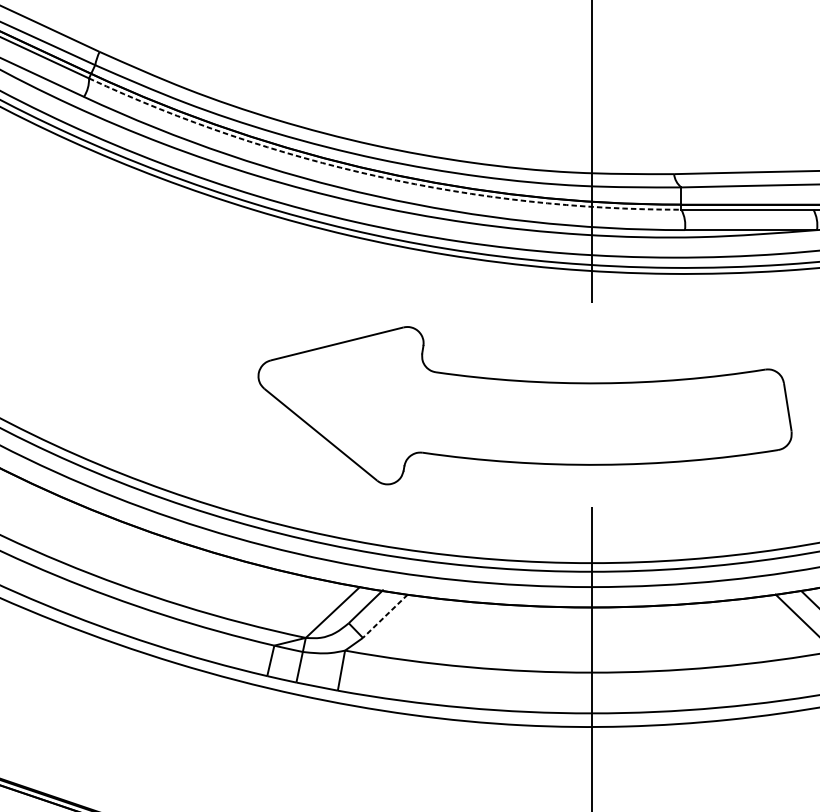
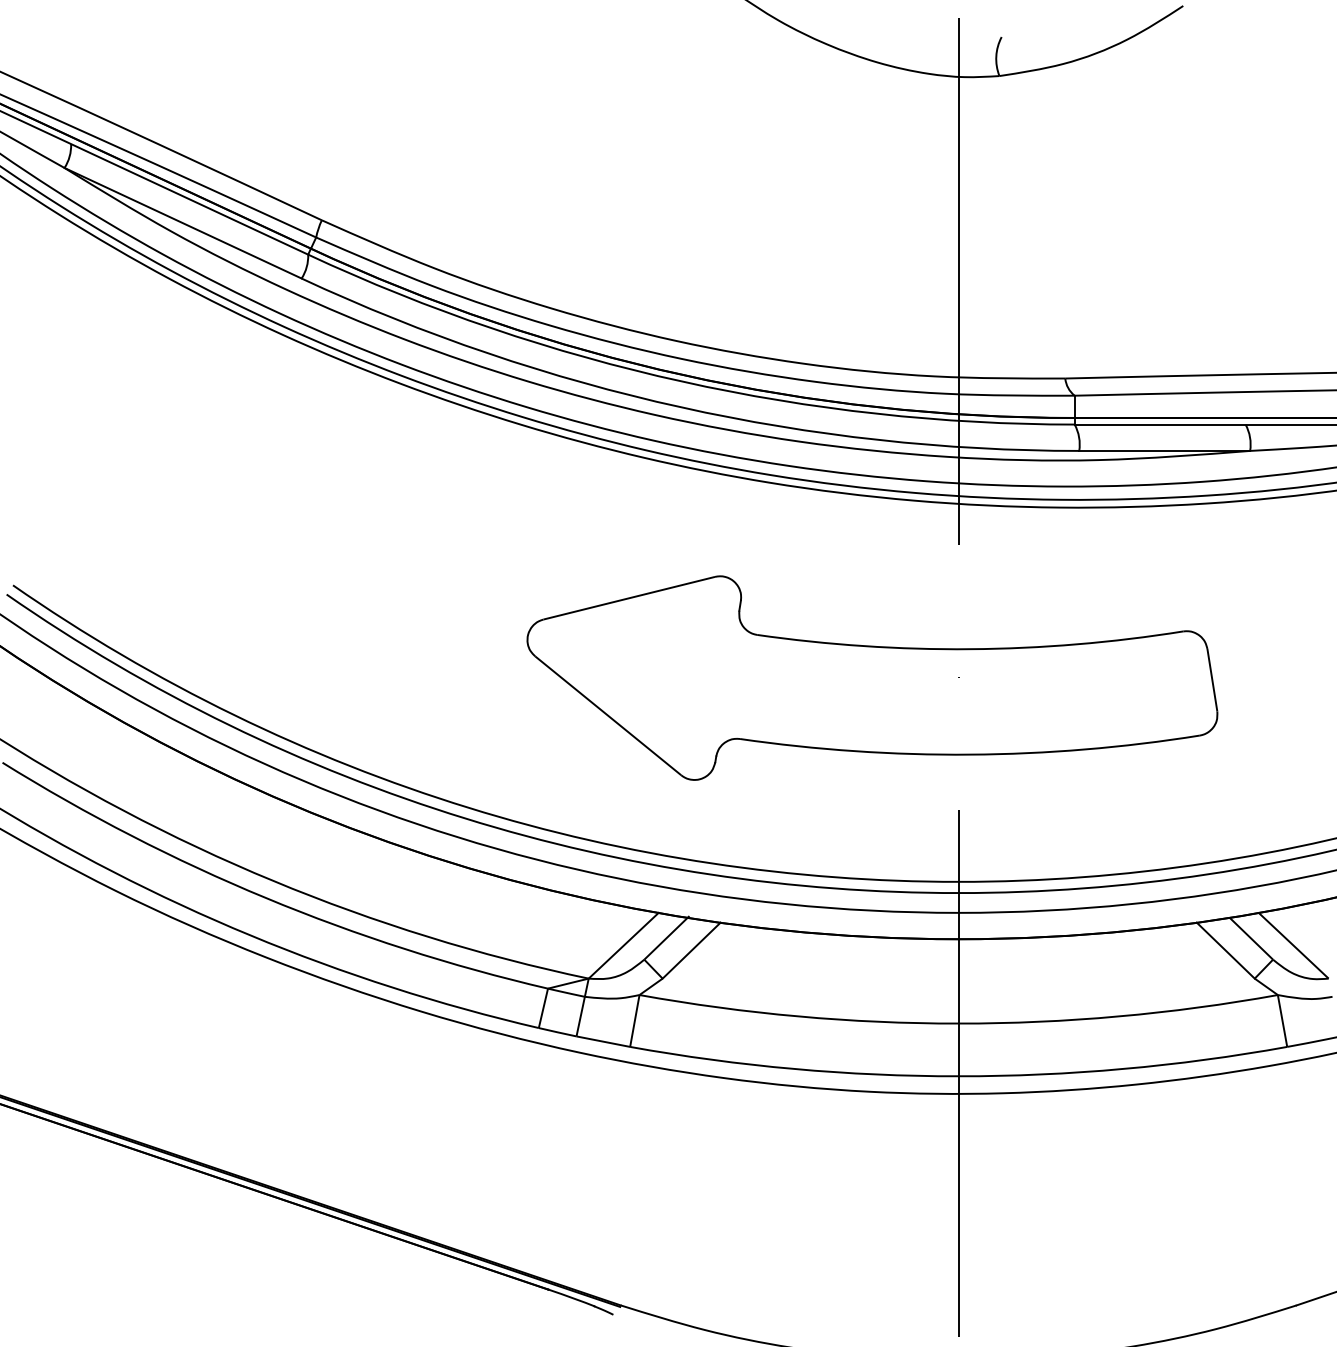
arc: (378, 176) -> (682, 381), dashed -> solid
line: (385, 616) -> (691, 950), dashed -> solid

